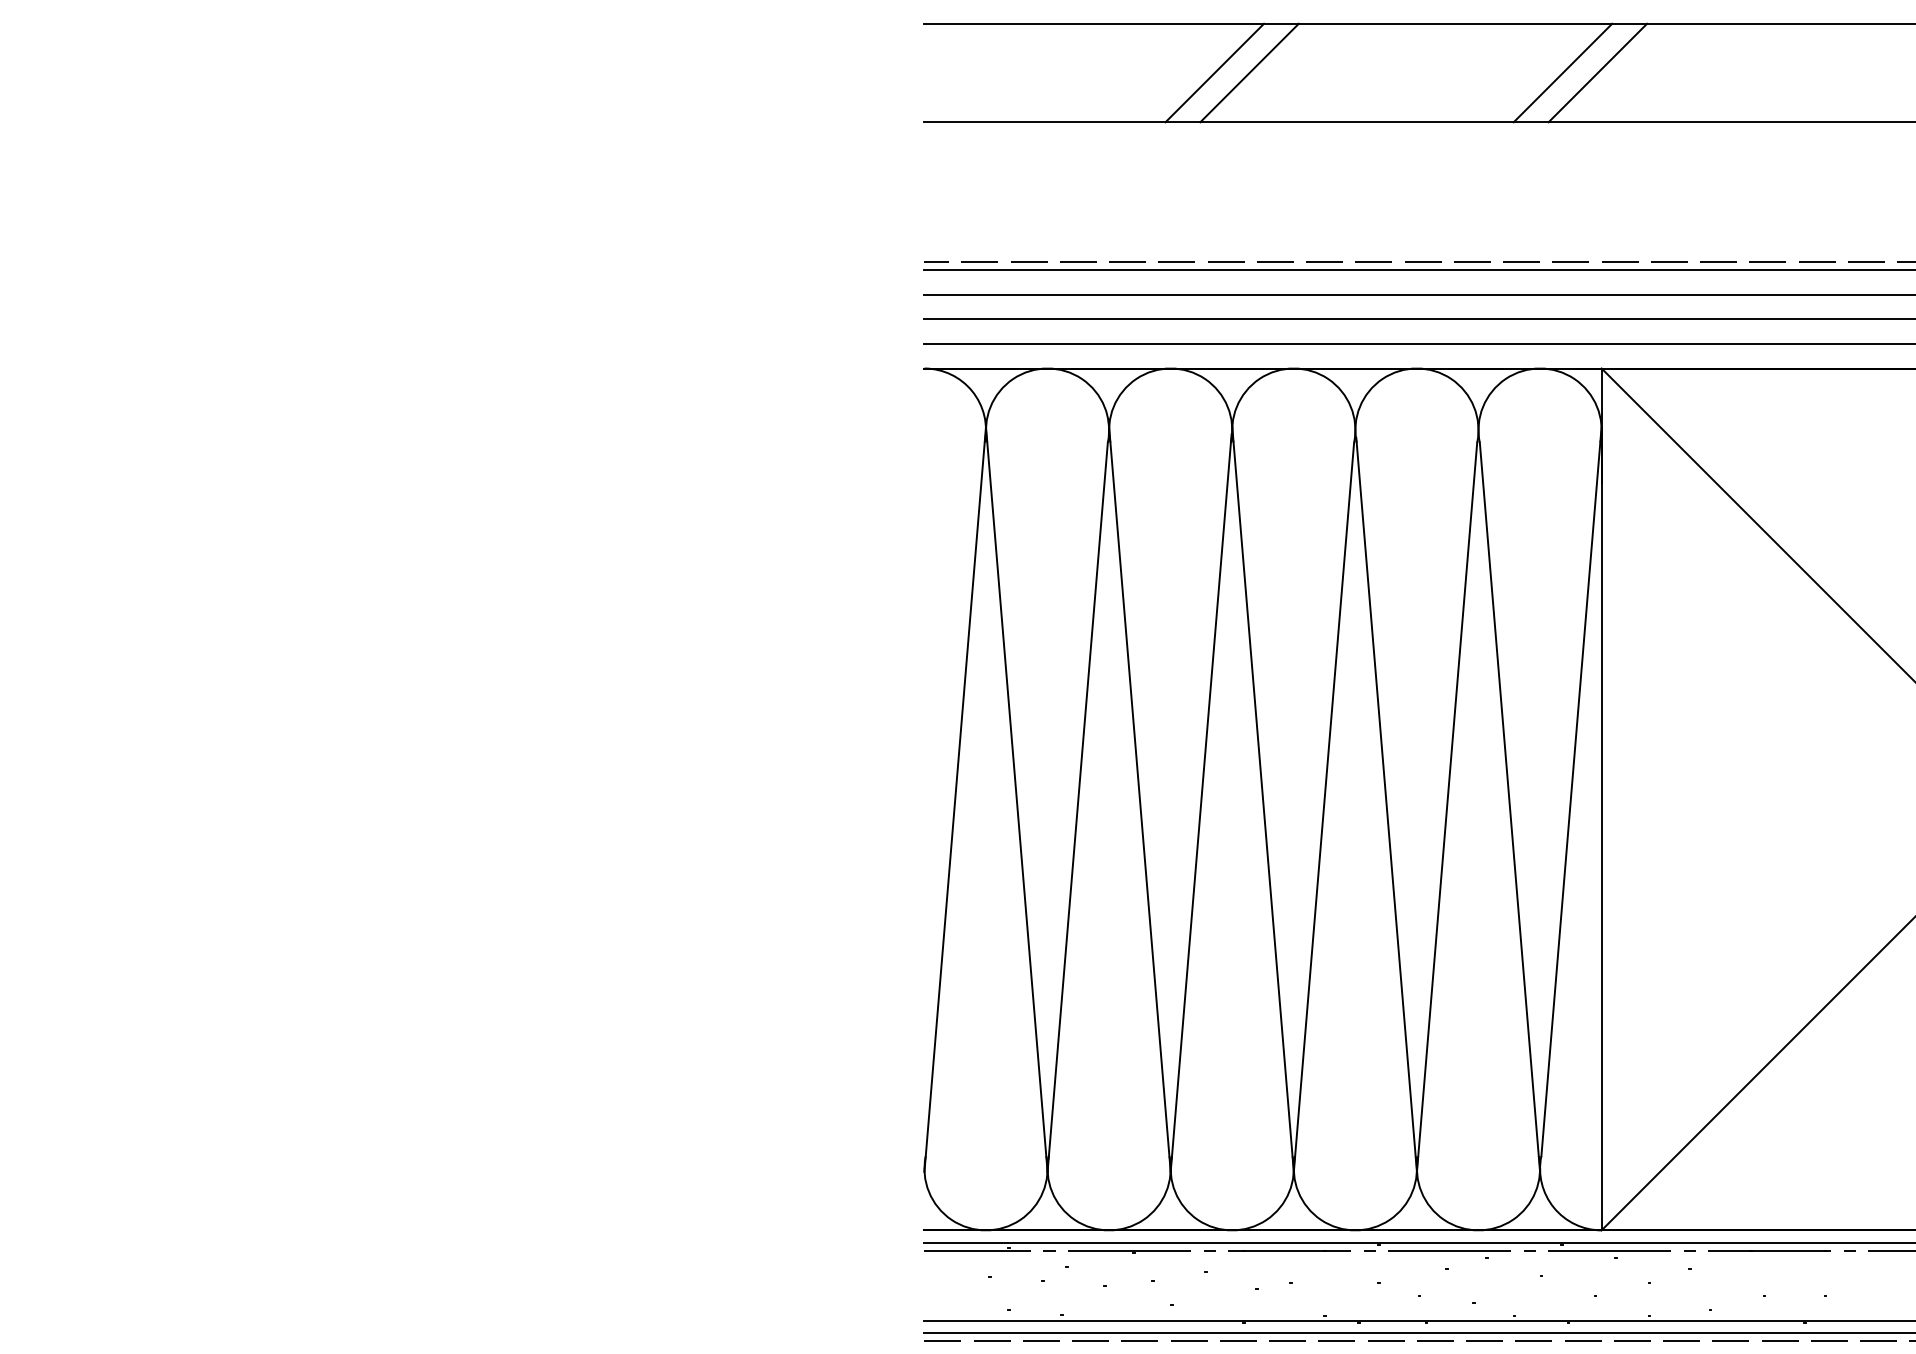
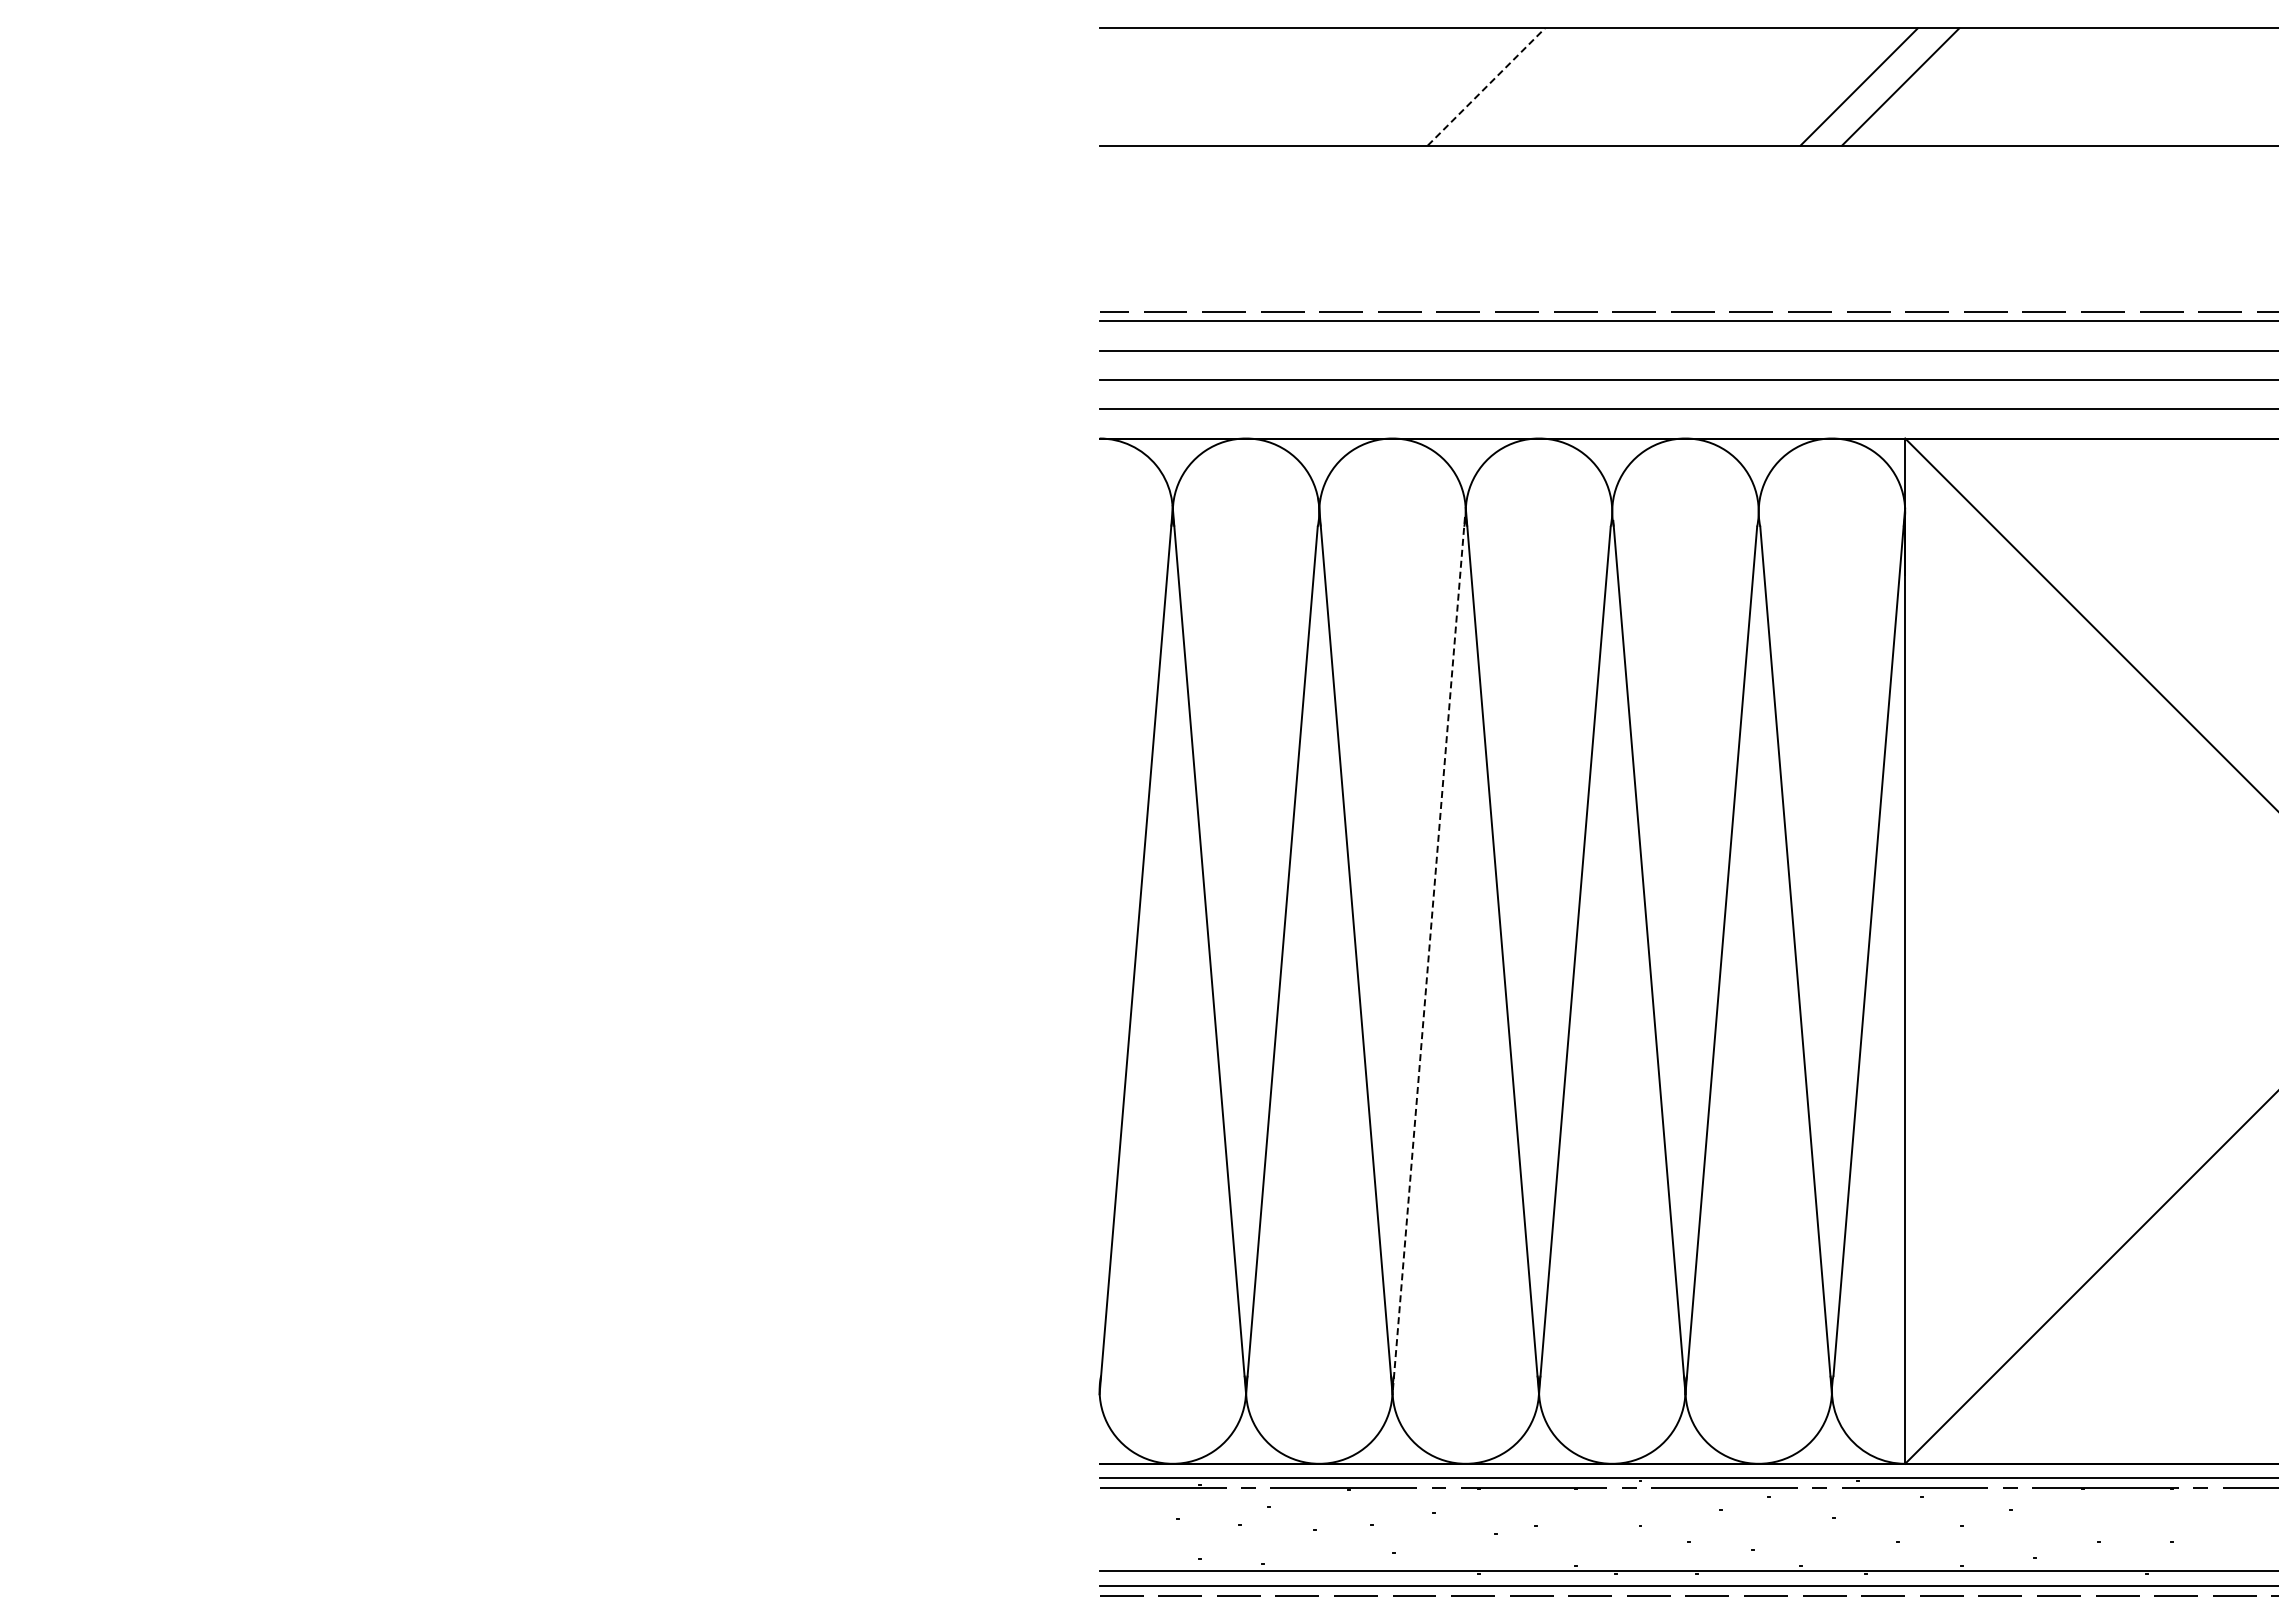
line: (1214, 72) -> (1444, 86), removed
line: (1249, 72) -> (1486, 86), solid -> dashed
line: (1200, 803) -> (1428, 956), solid -> dashed

